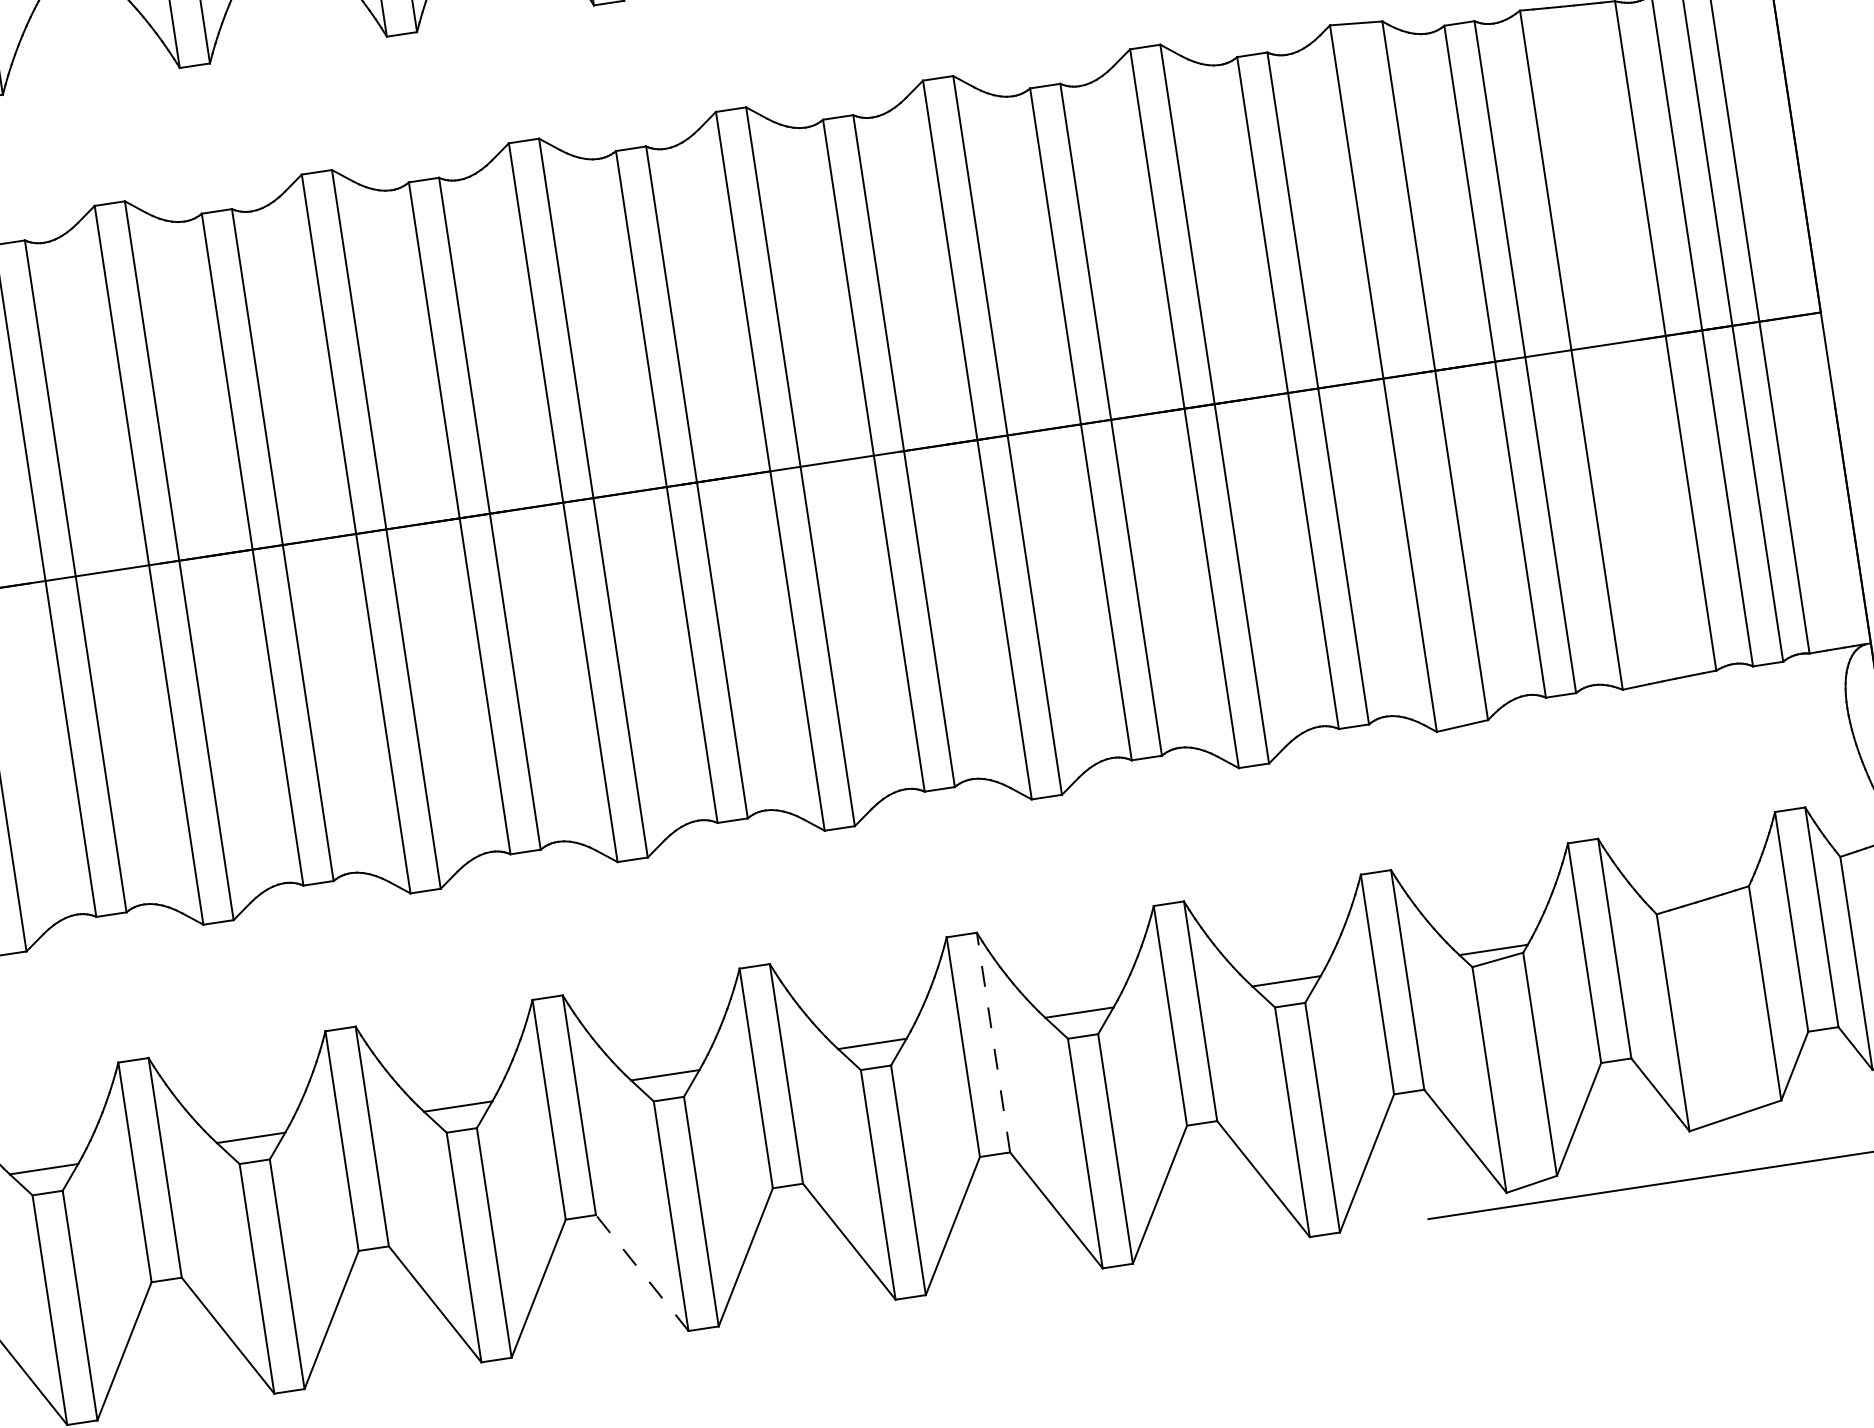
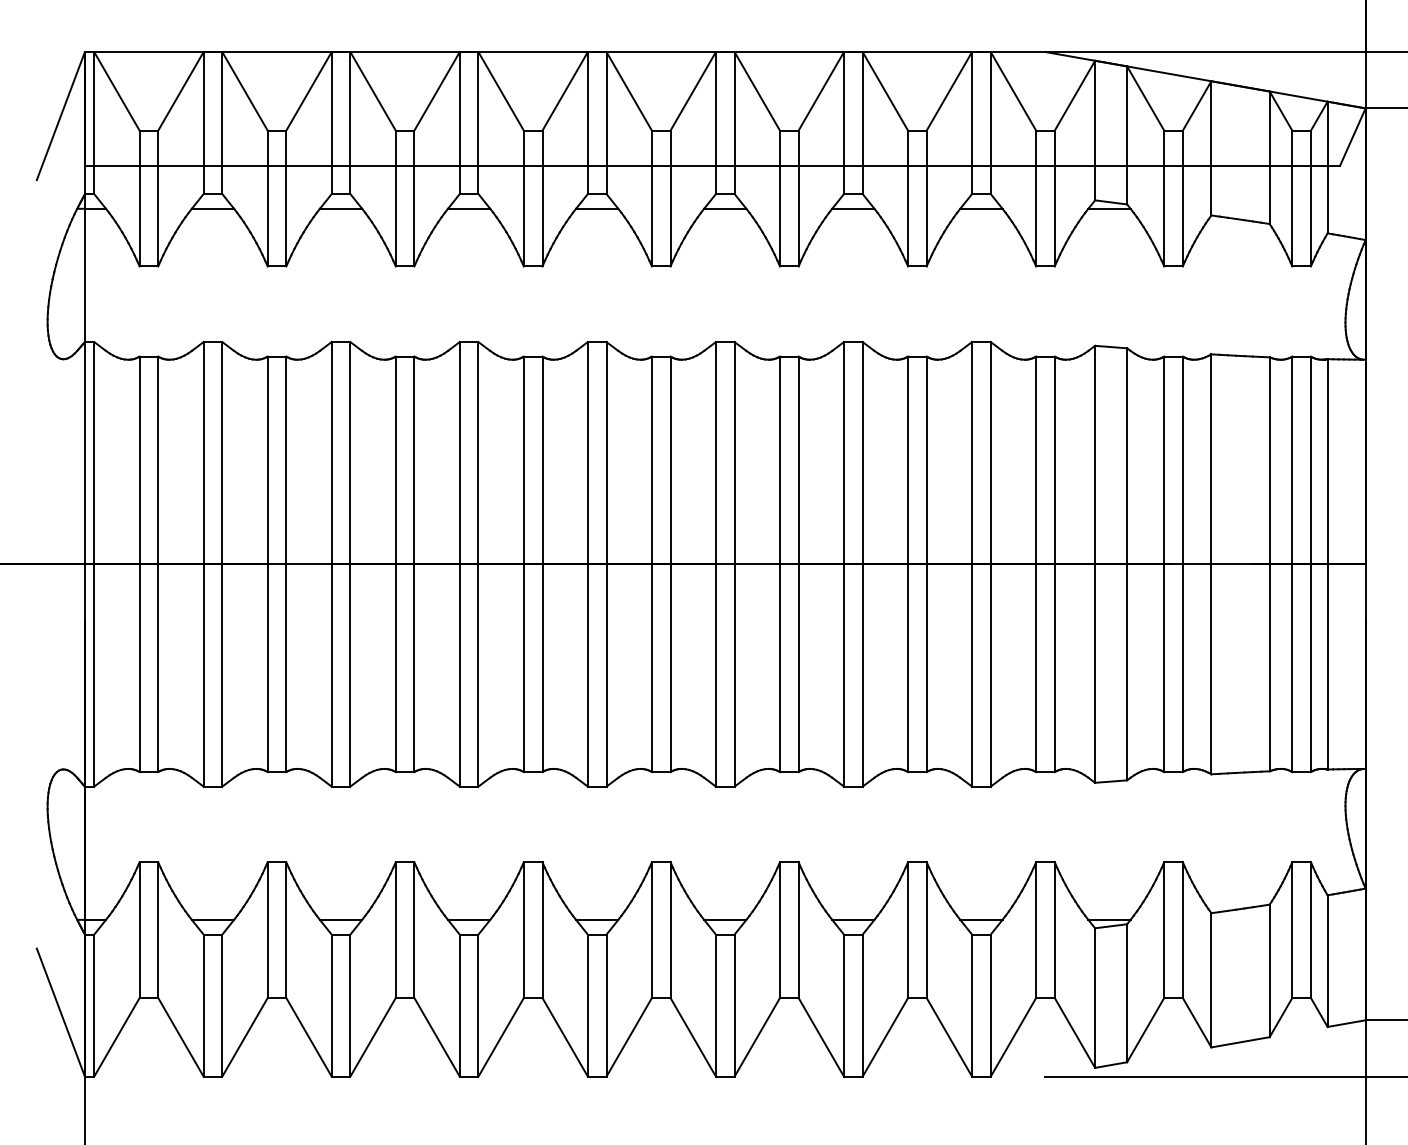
line: (993, 1043) -> (798, 930), dashed -> solid
line: (640, 1271) -> (564, 1036), dashed -> solid

